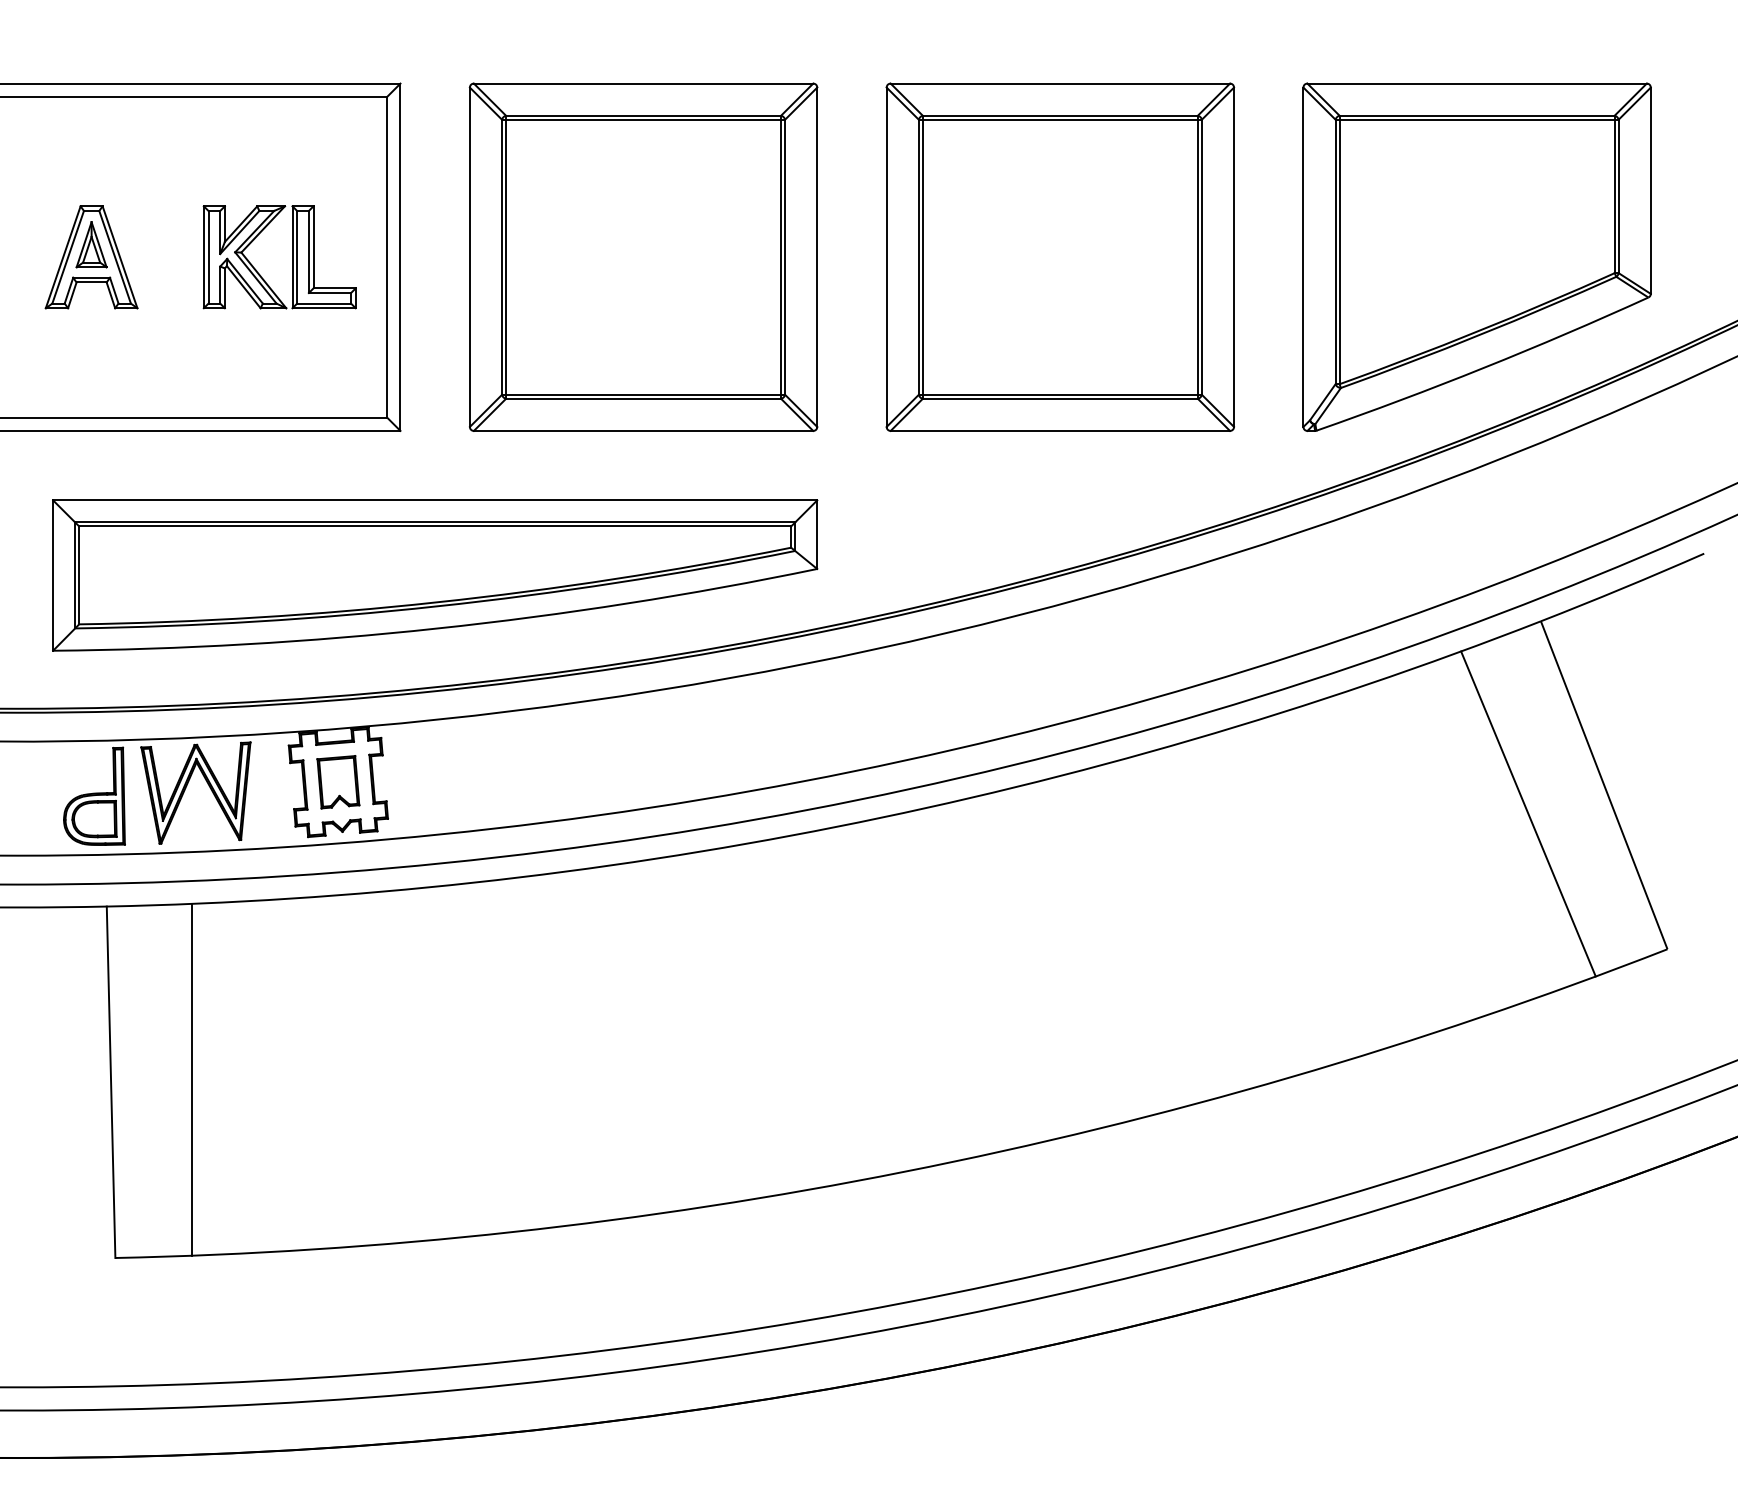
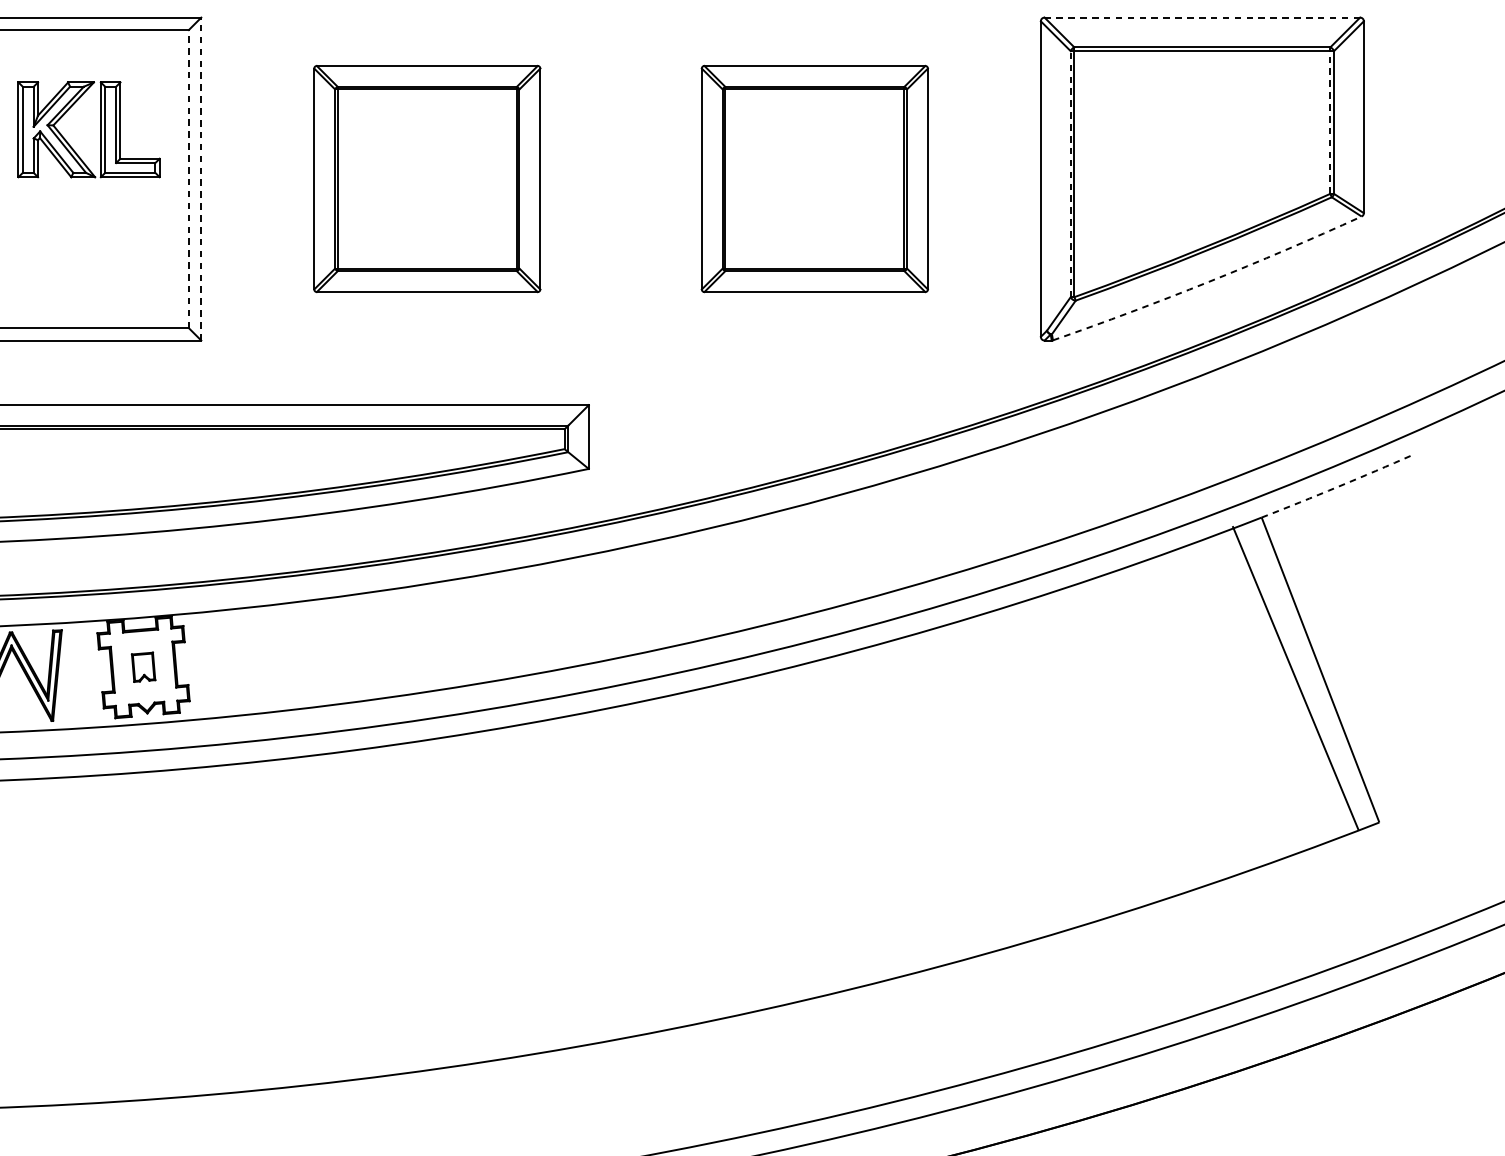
line: (1477, 83) -> (1202, 17), solid -> dashed
line: (1614, 196) -> (1330, 122), solid -> dashed
line: (1335, 251) -> (1070, 173), solid -> dashed
line: (387, 256) -> (189, 178), solid -> dashed
part: (643, 256) -> (427, 178), size x0.7
part: (1060, 256) -> (814, 178), size x0.7
part: (292, 257) -> (100, 130), moved
line: (400, 257) -> (201, 179), solid -> dashed
arc: (1483, 367) -> (1208, 281), solid -> dashed
arc: (1622, 588) -> (1337, 487), solid -> dashed
part: (338, 782) -> (143, 667), size x0.6
line: (1528, 813) -> (1295, 677), moved
line: (192, 1079) -> (7, 943), removed

